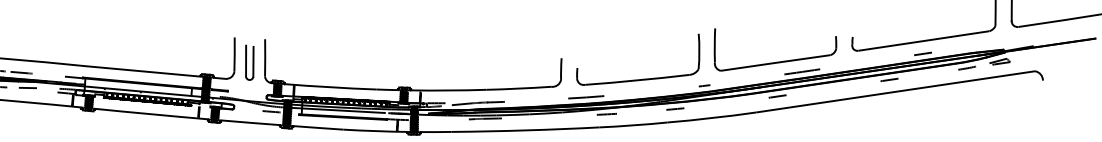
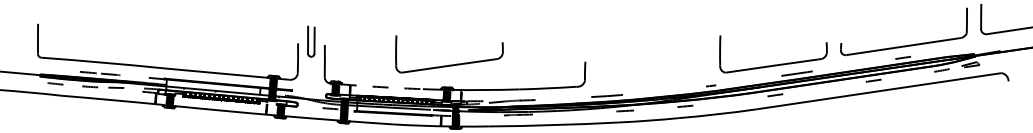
part: (406, 61) -> (449, 64), added
part: (249, 62) -> (311, 41), moved
part: (641, 78) -> (655, 79), removed
arc: (329, 87) -> (381, 87), solid -> dashed

